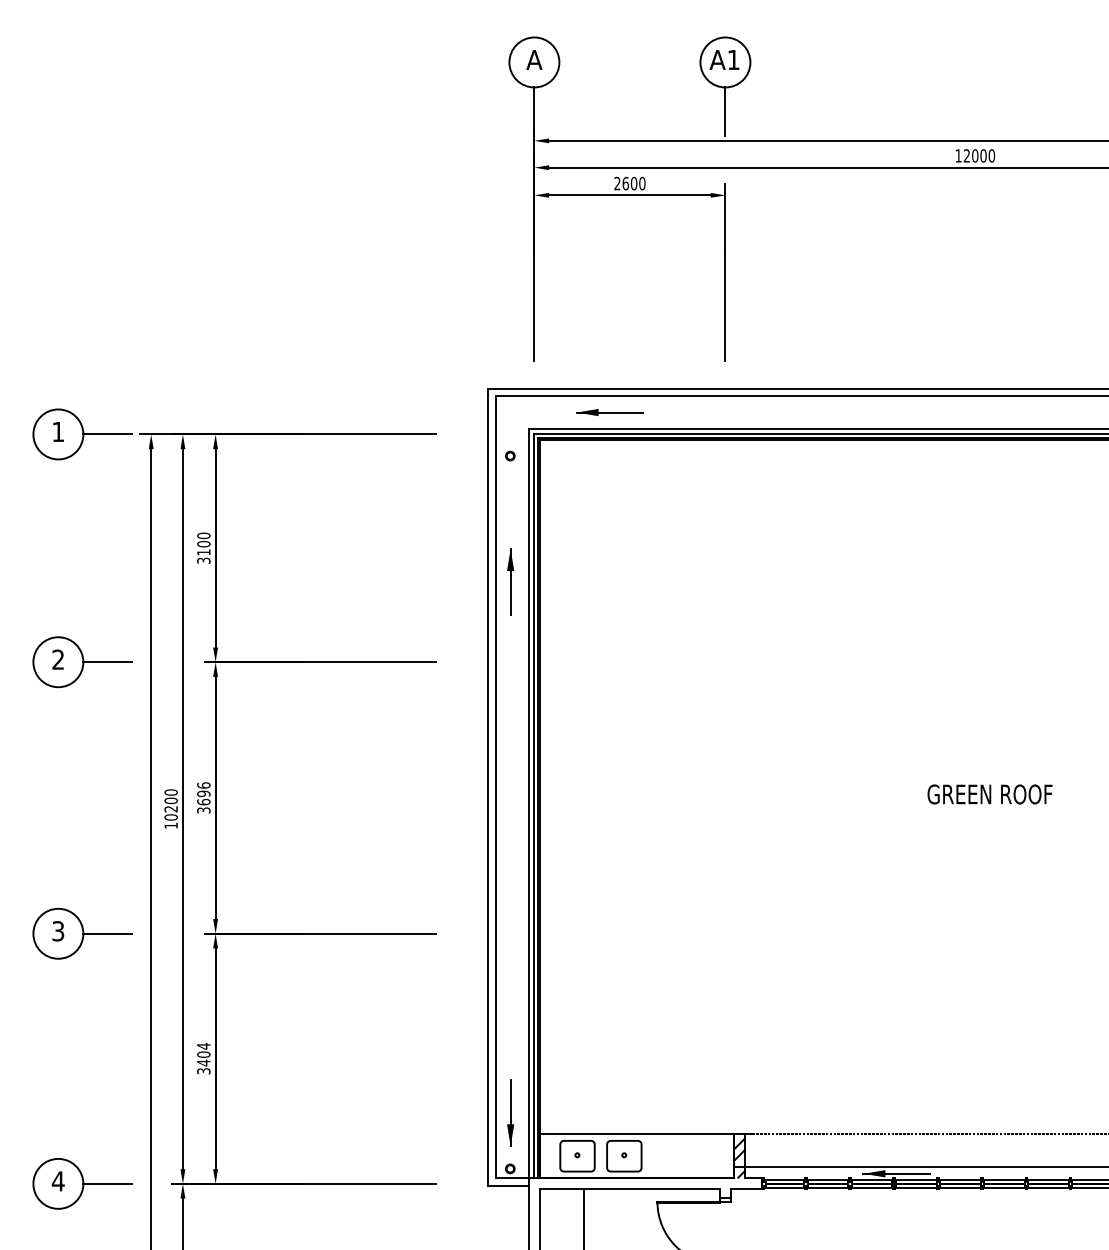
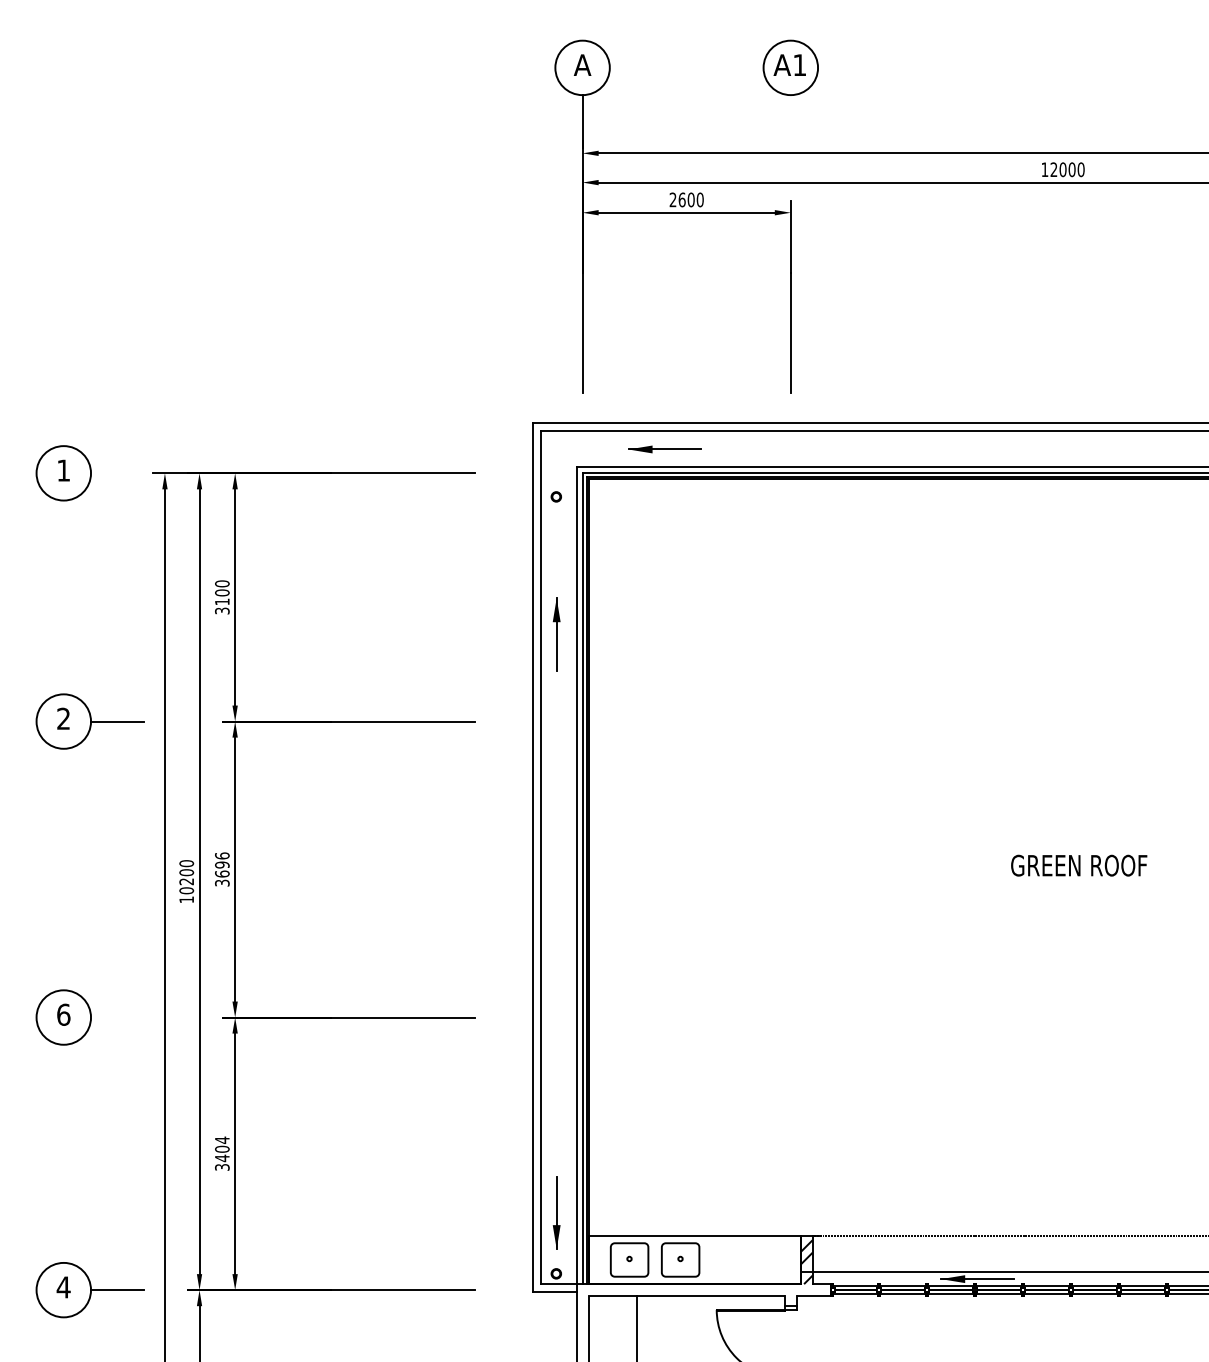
line: (725, 111) -> (790, 121), removed
line: (107, 434) -> (117, 473), removed
text: (58, 931) -> (63, 1015), 3 -> 6
line: (107, 933) -> (117, 1017), removed

